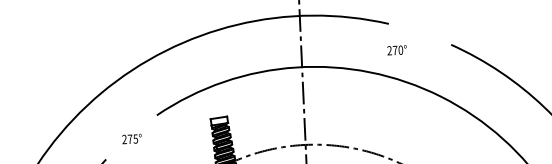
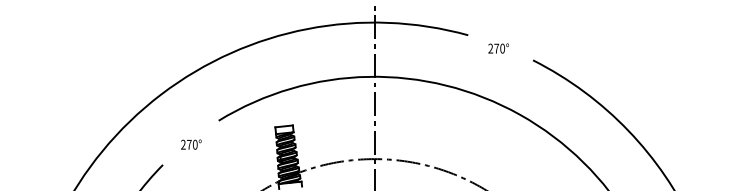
text: (396, 50) -> (498, 48), moved
text: (135, 138) -> (194, 144), 275° -> 270°

